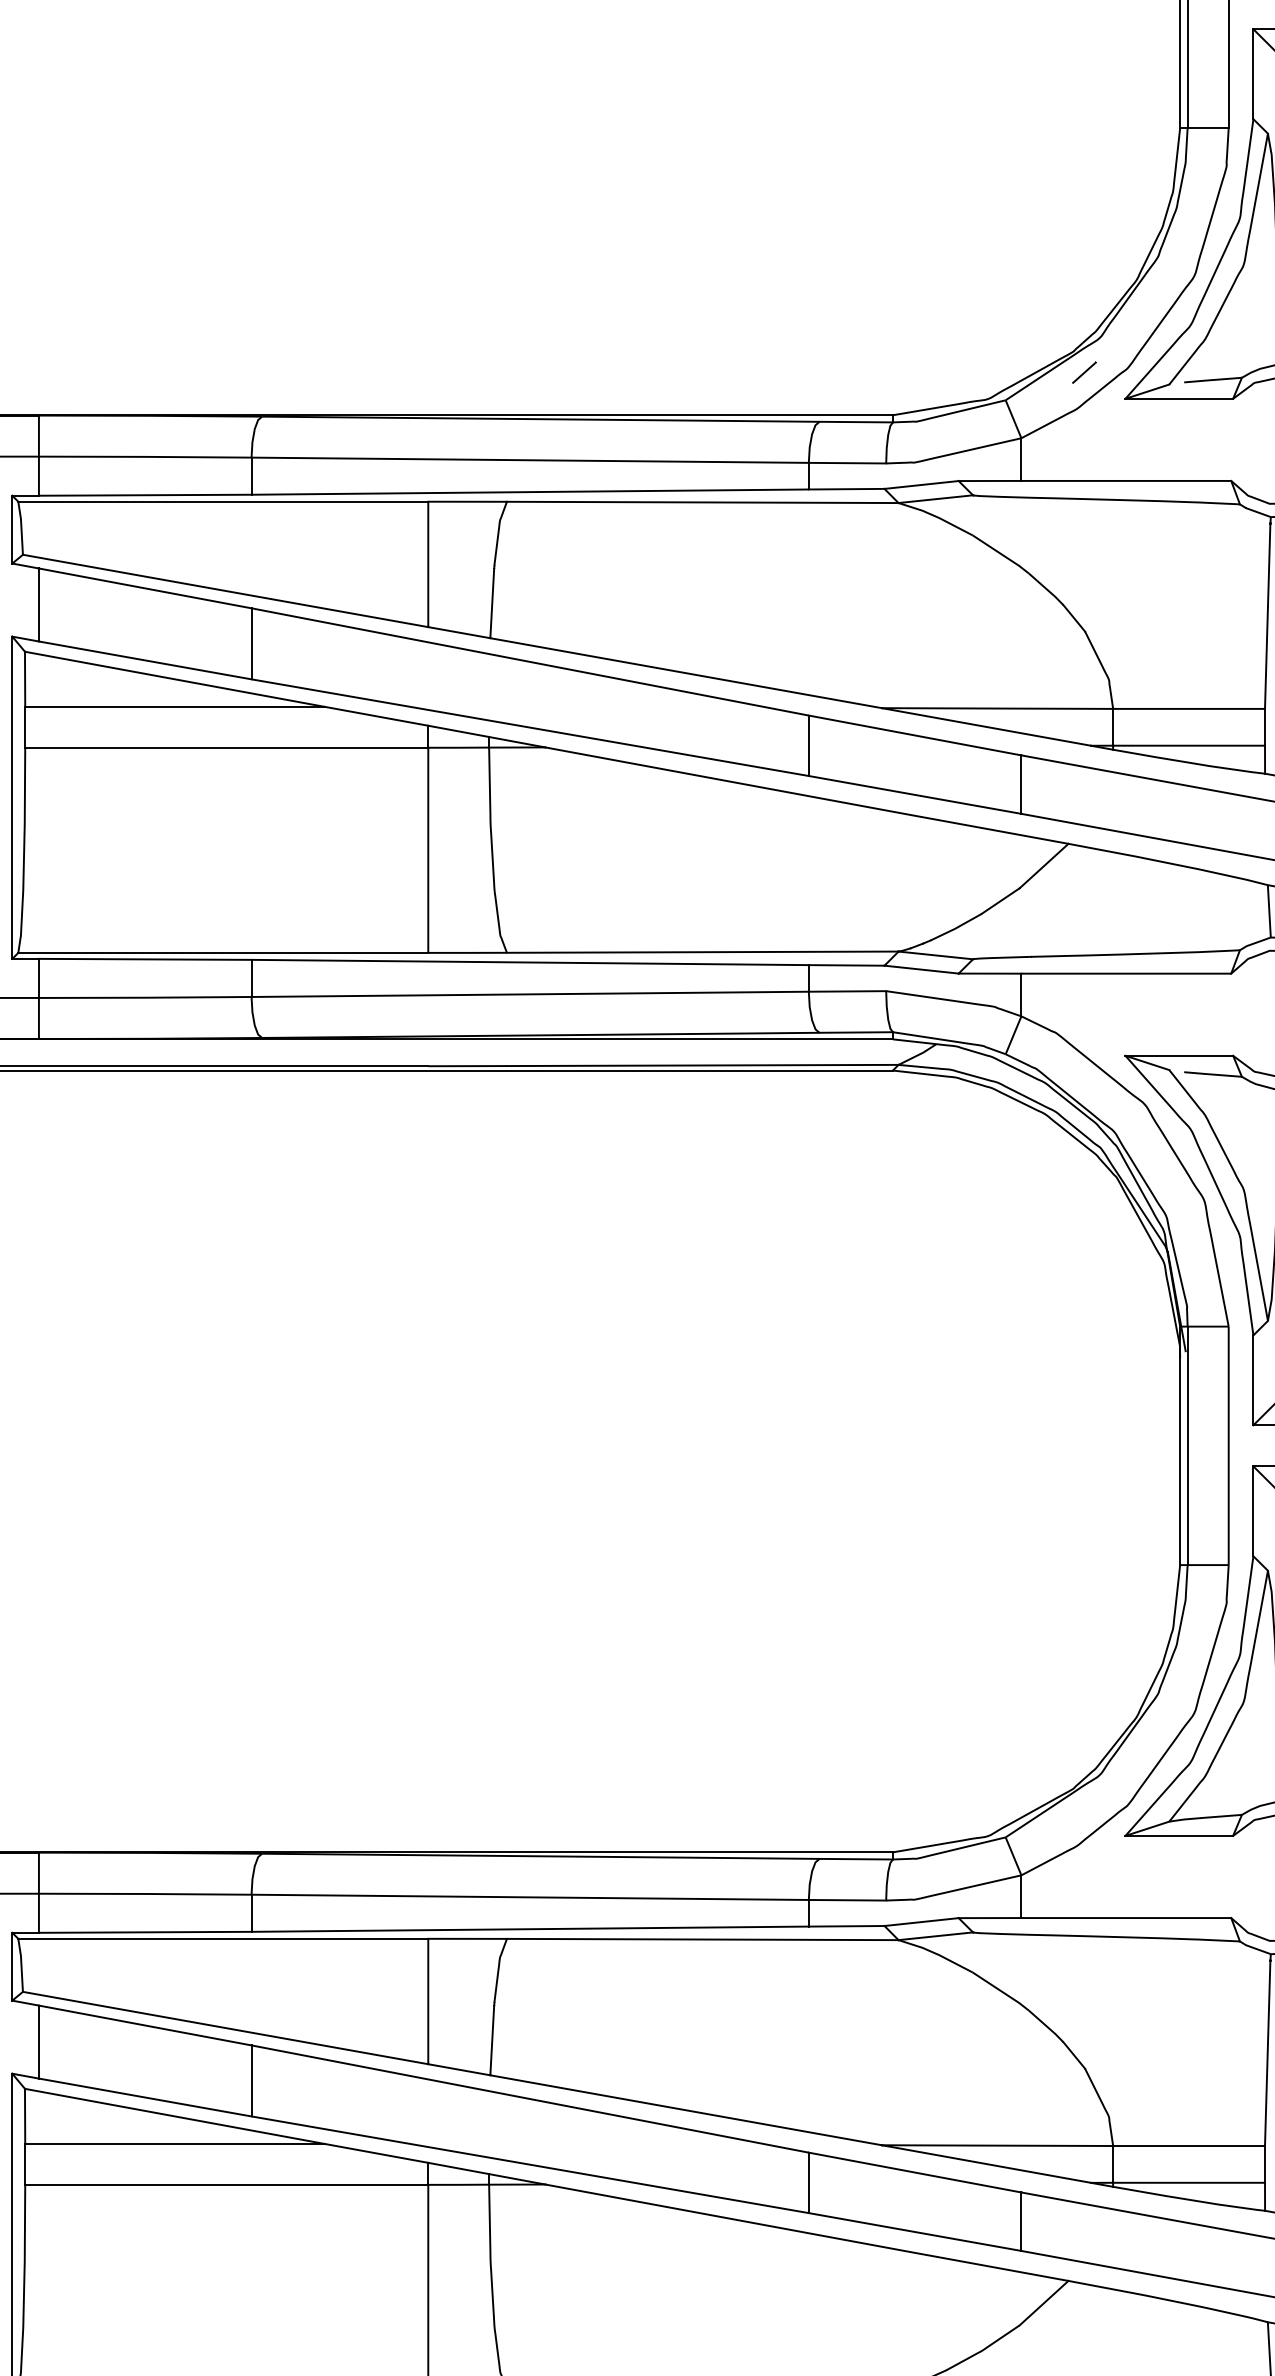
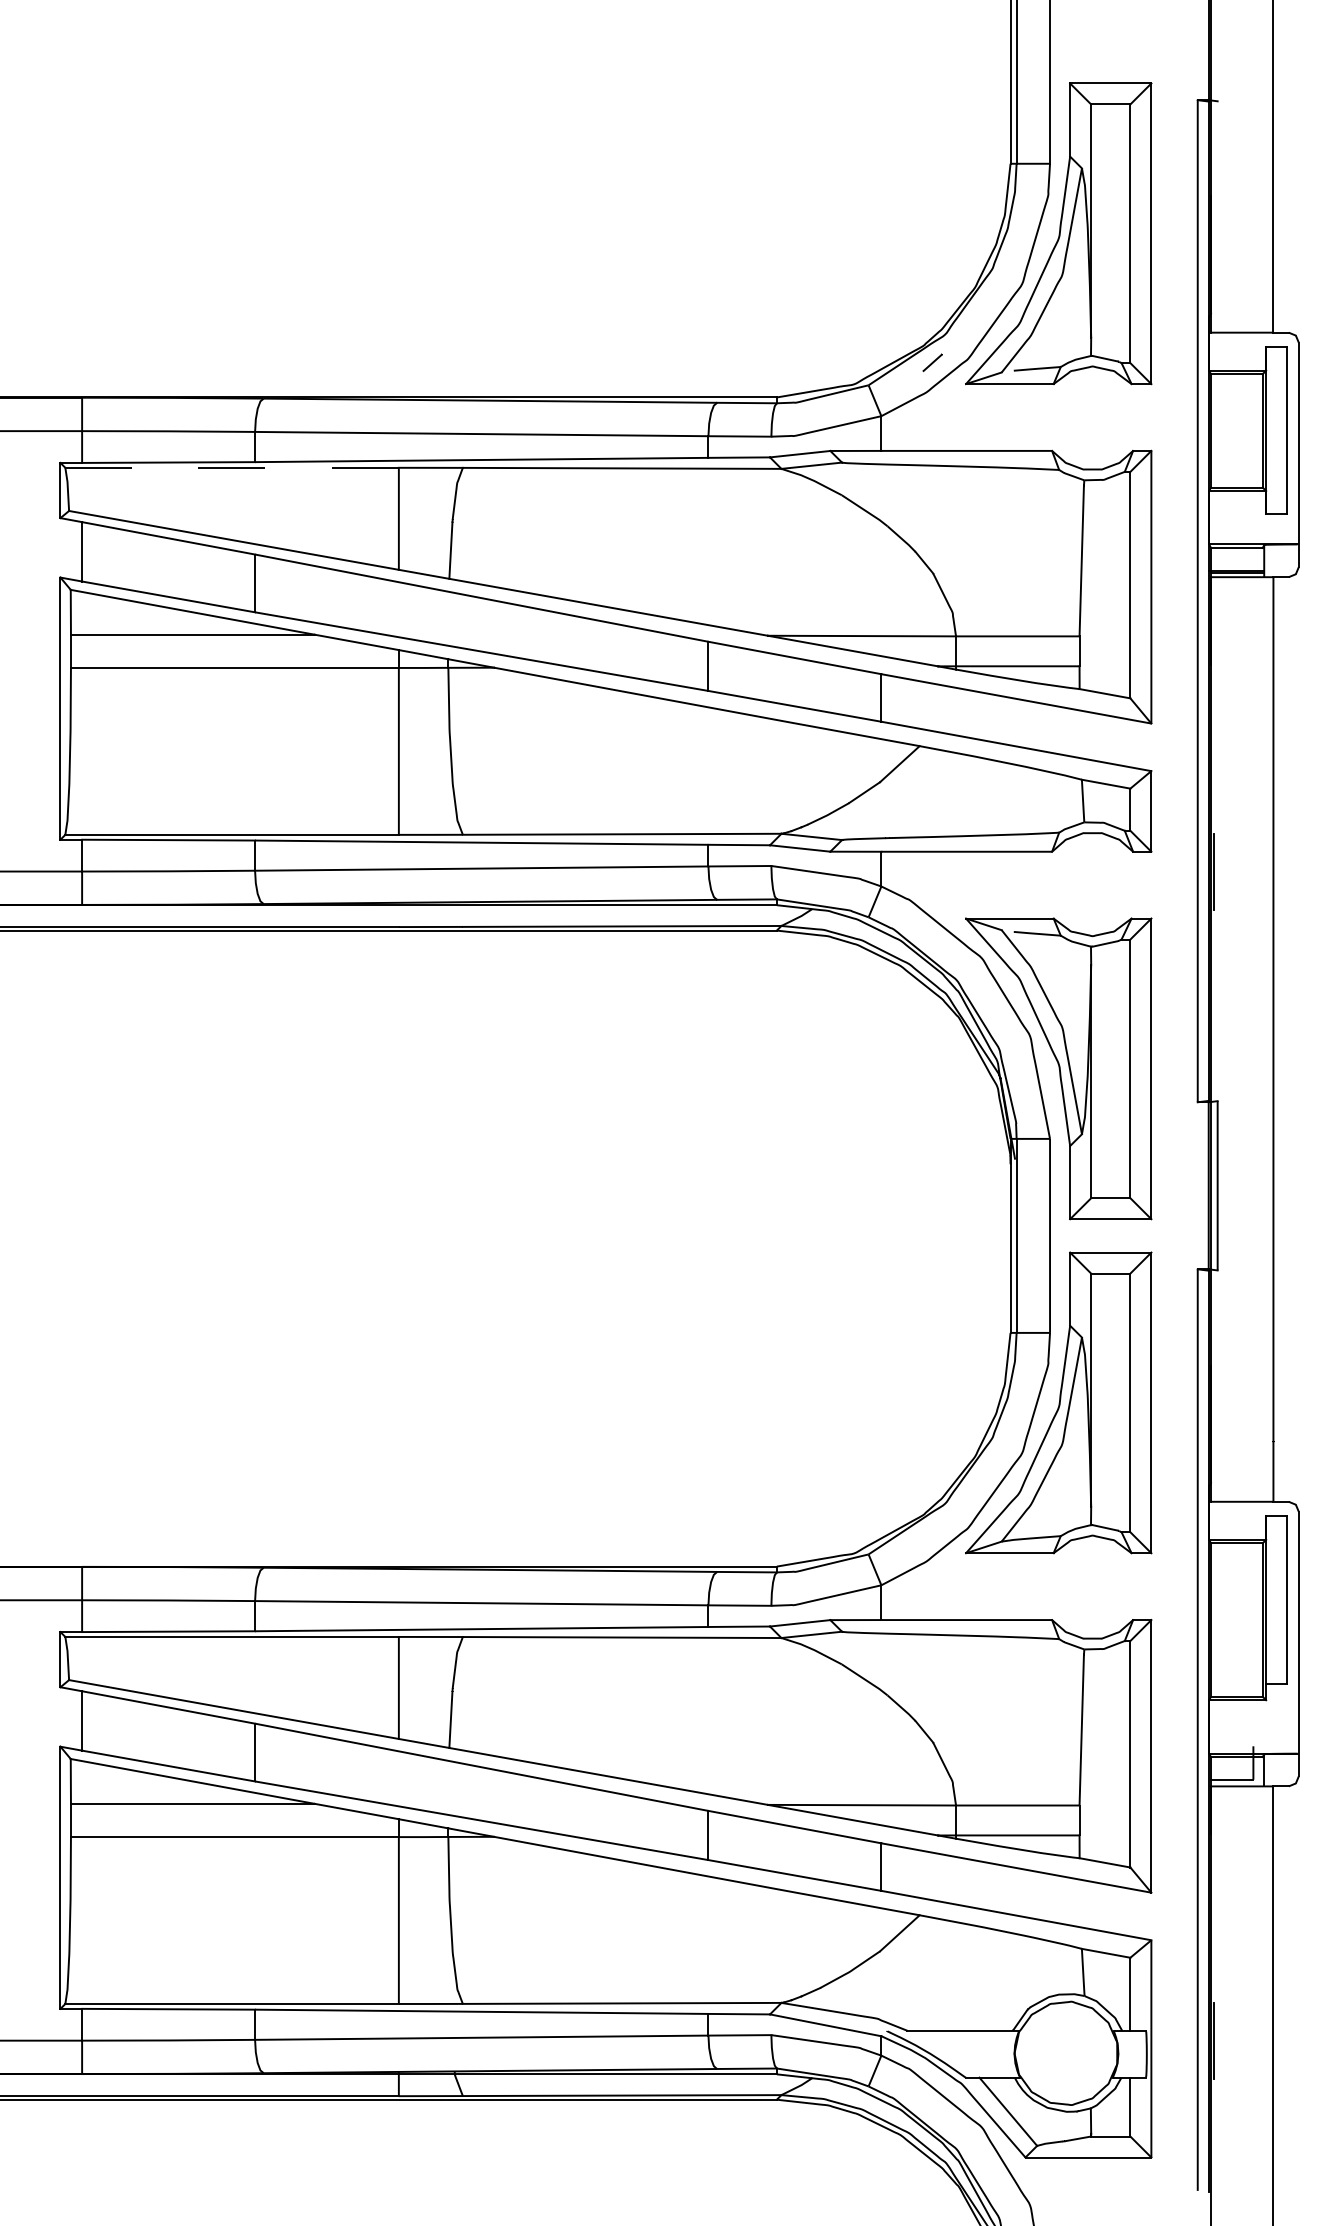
line: (223, 501) -> (232, 467), solid -> dashed

